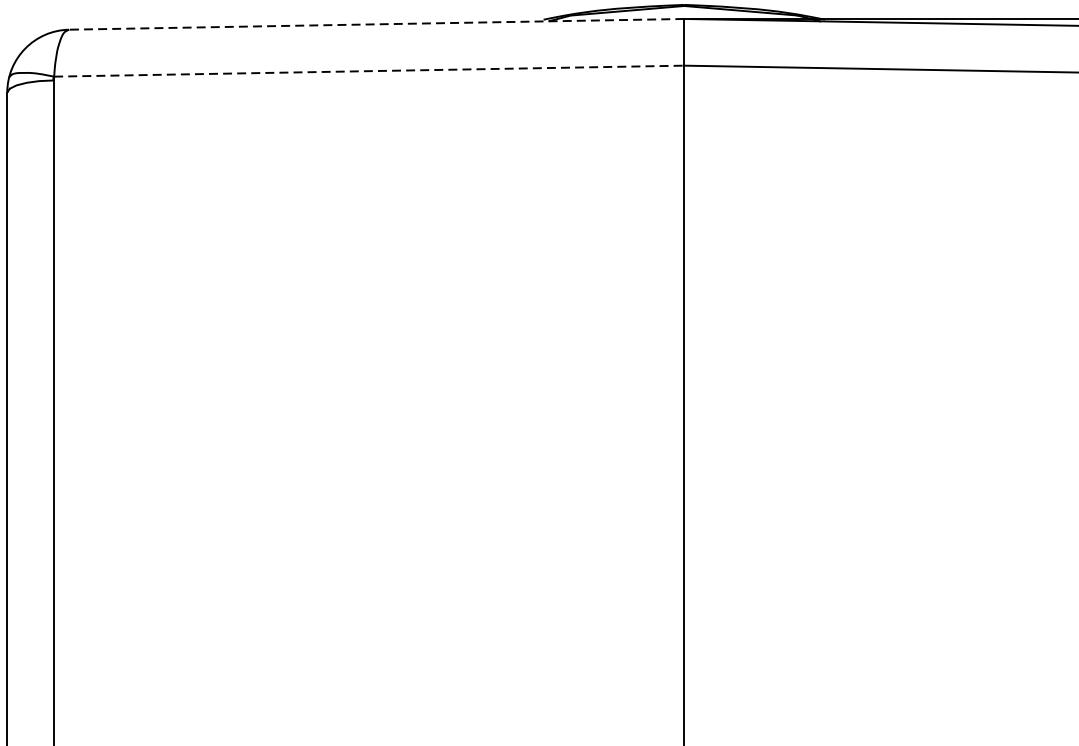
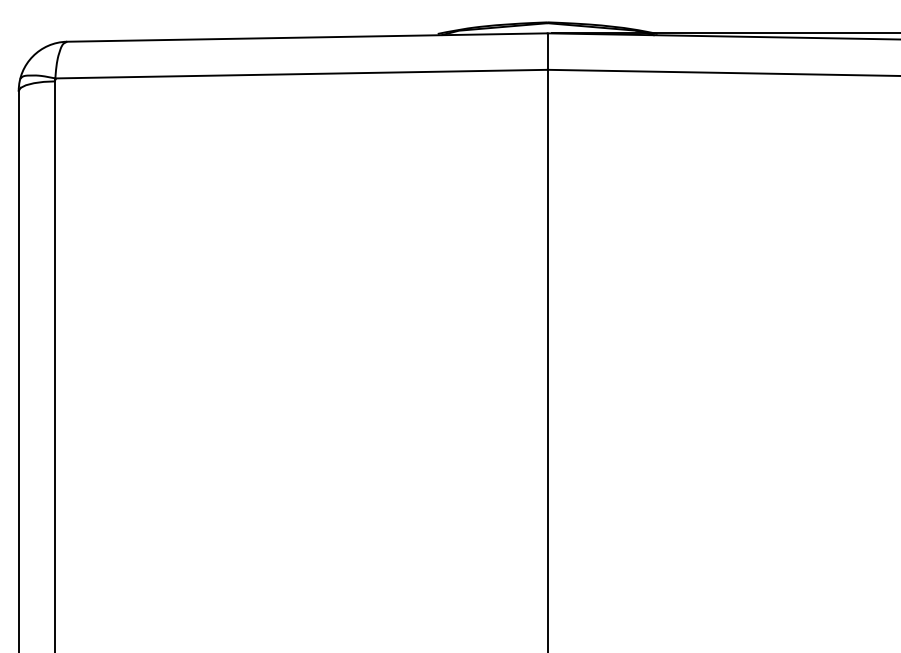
line: (375, 24) -> (306, 37), dashed -> solid
line: (370, 71) -> (302, 74), dashed -> solid

